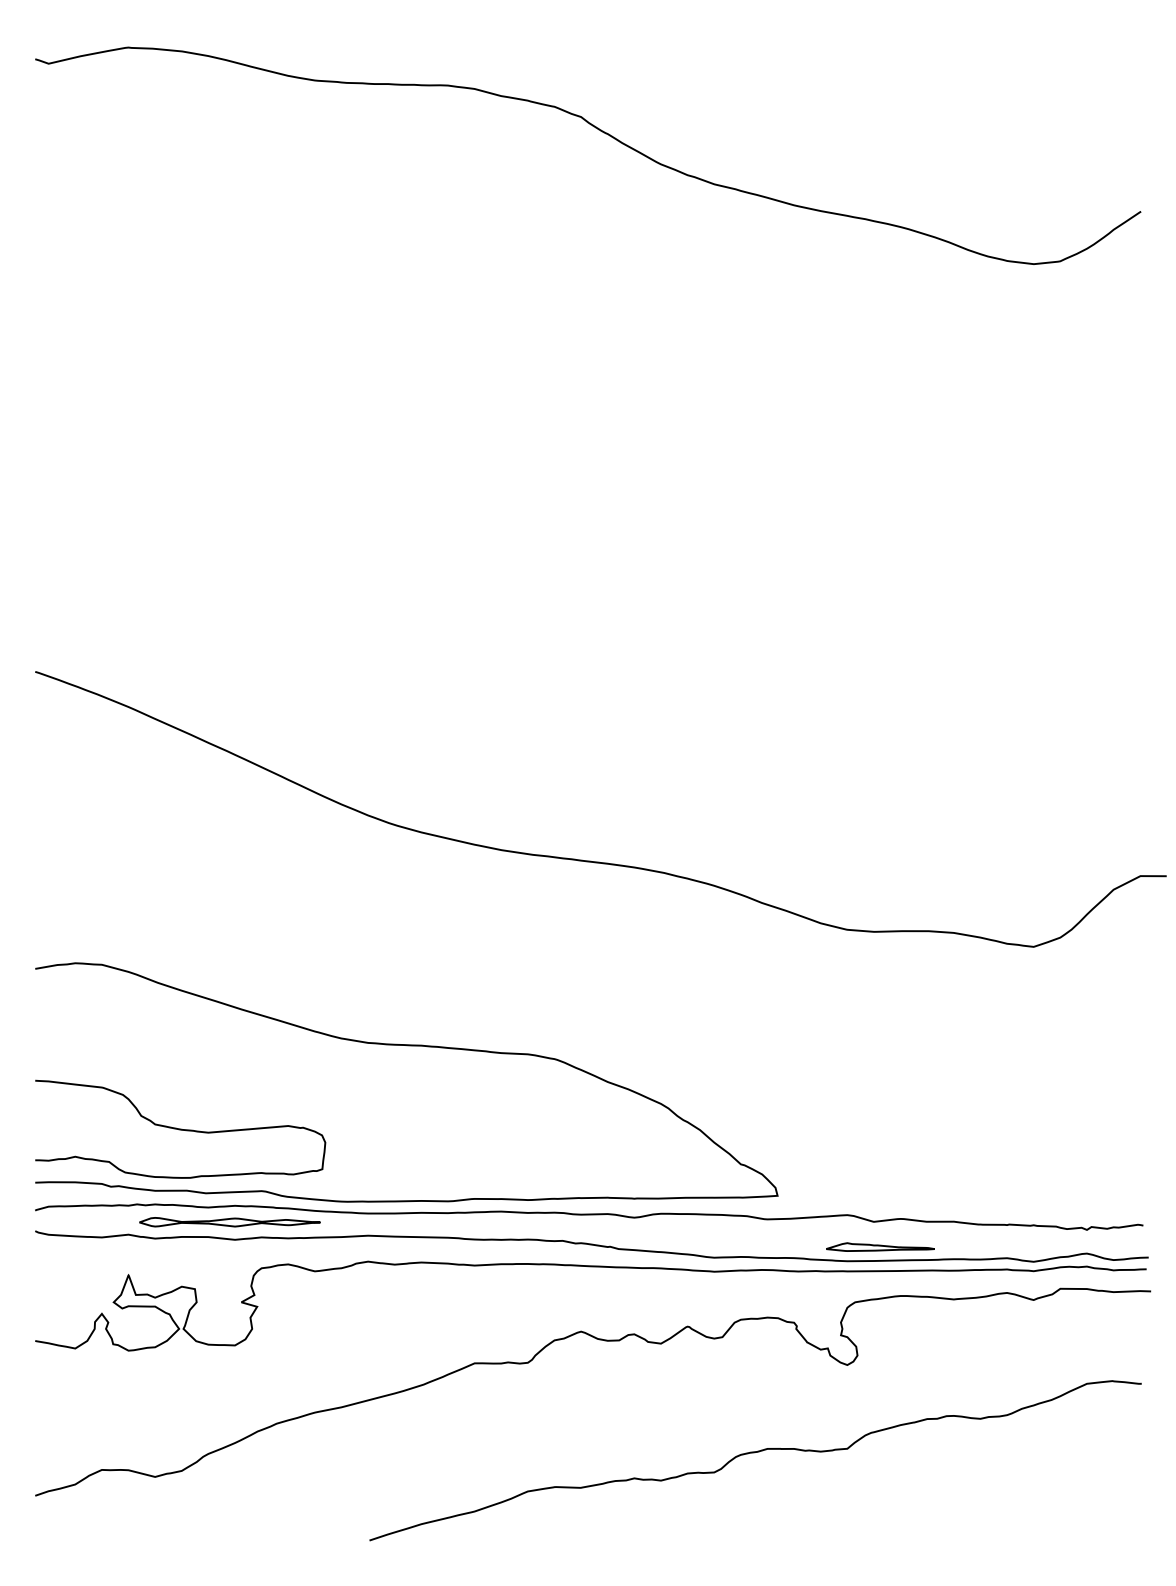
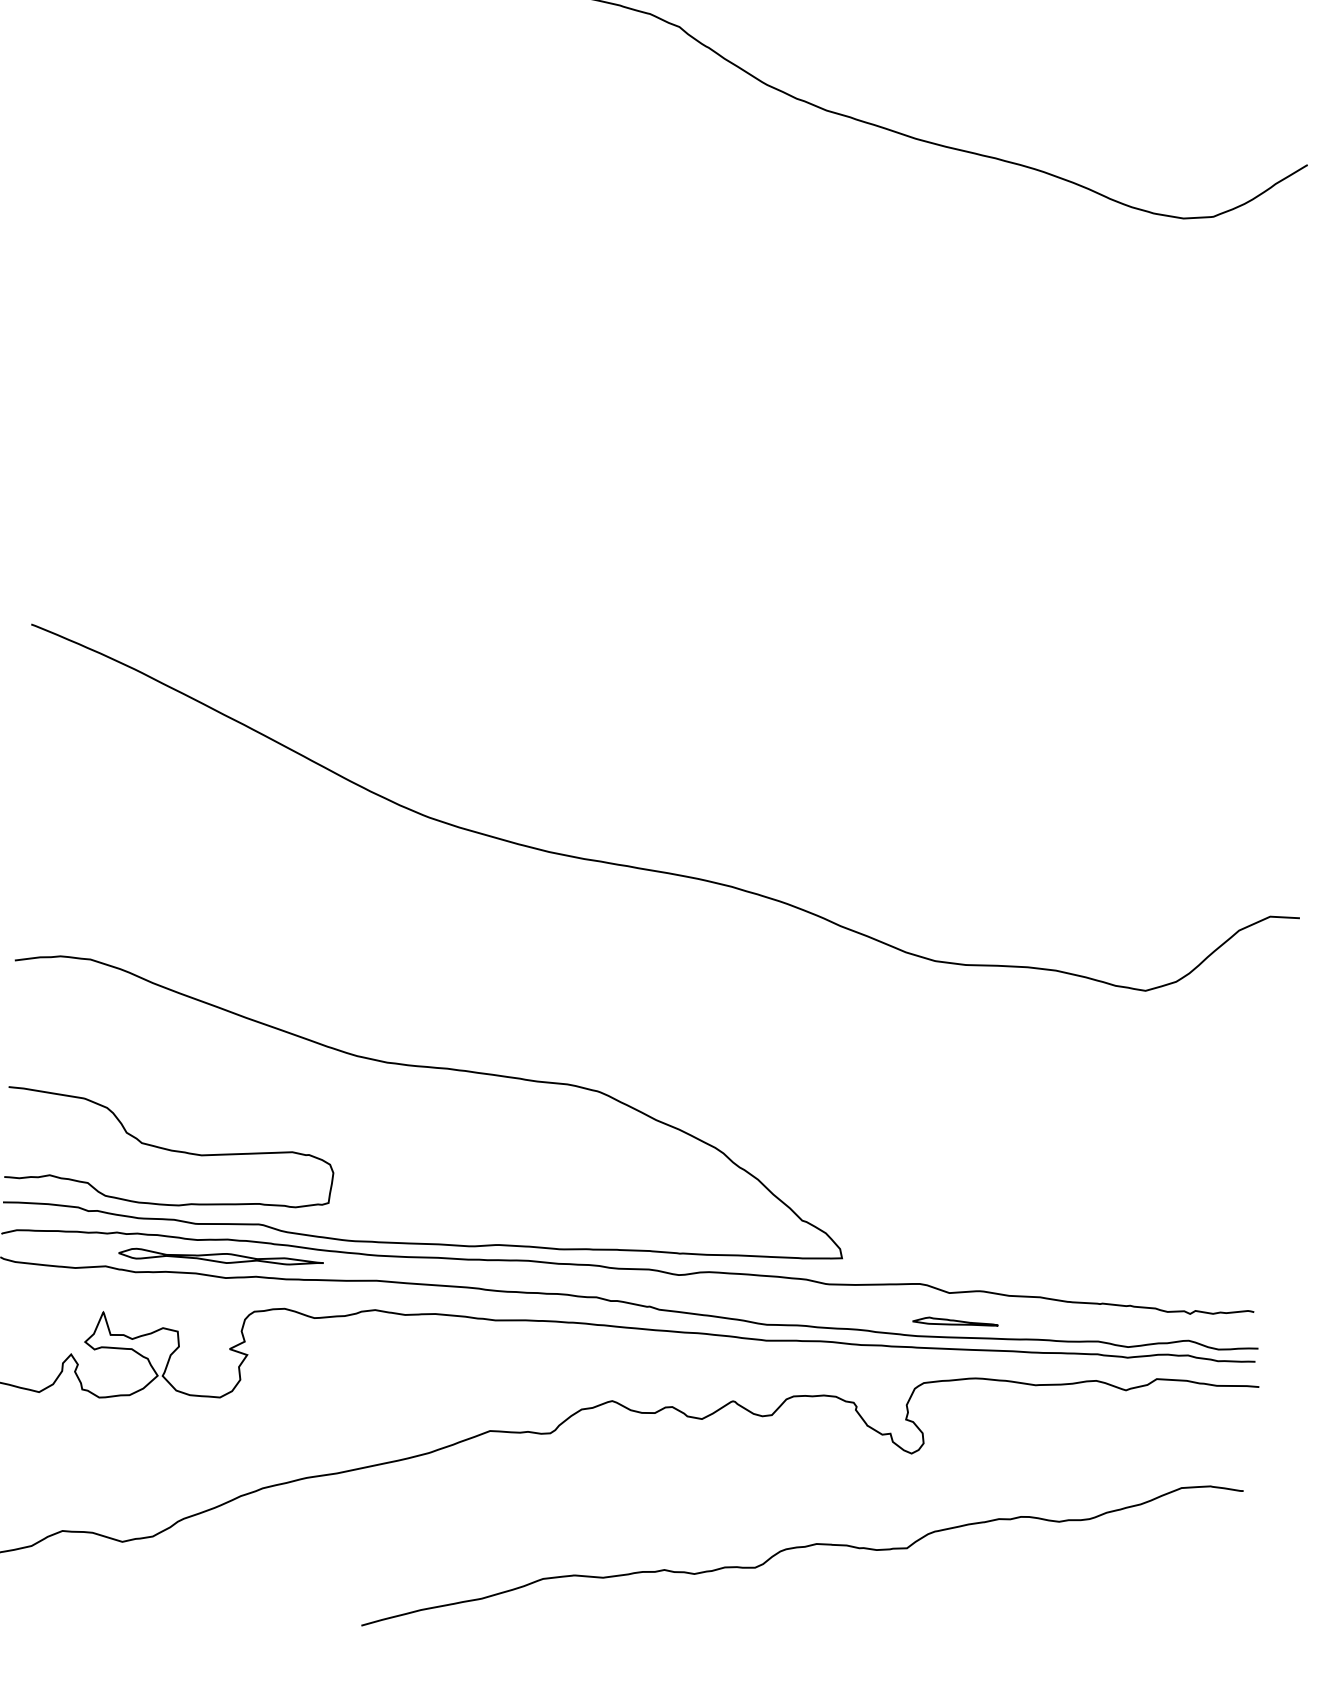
part: (880, 1246) -> (955, 1321), size x0.7

